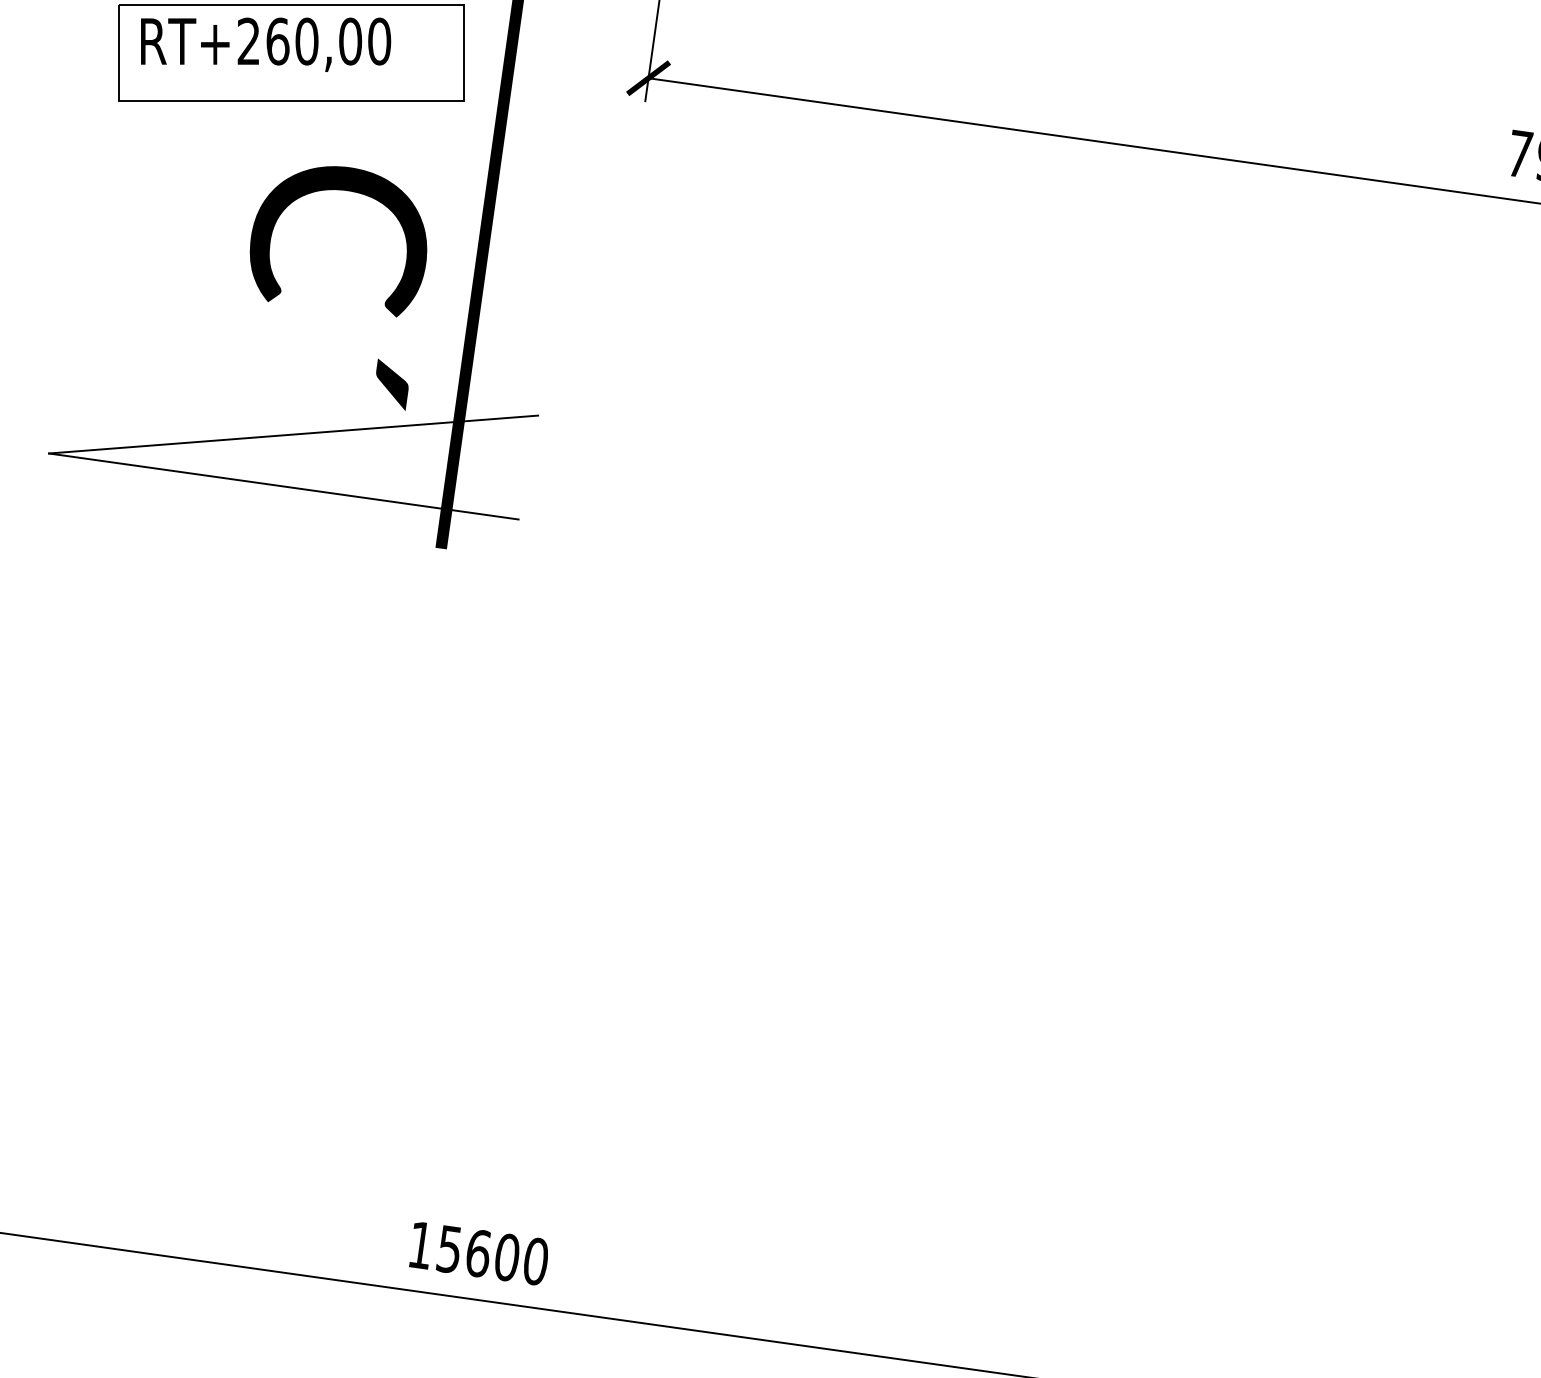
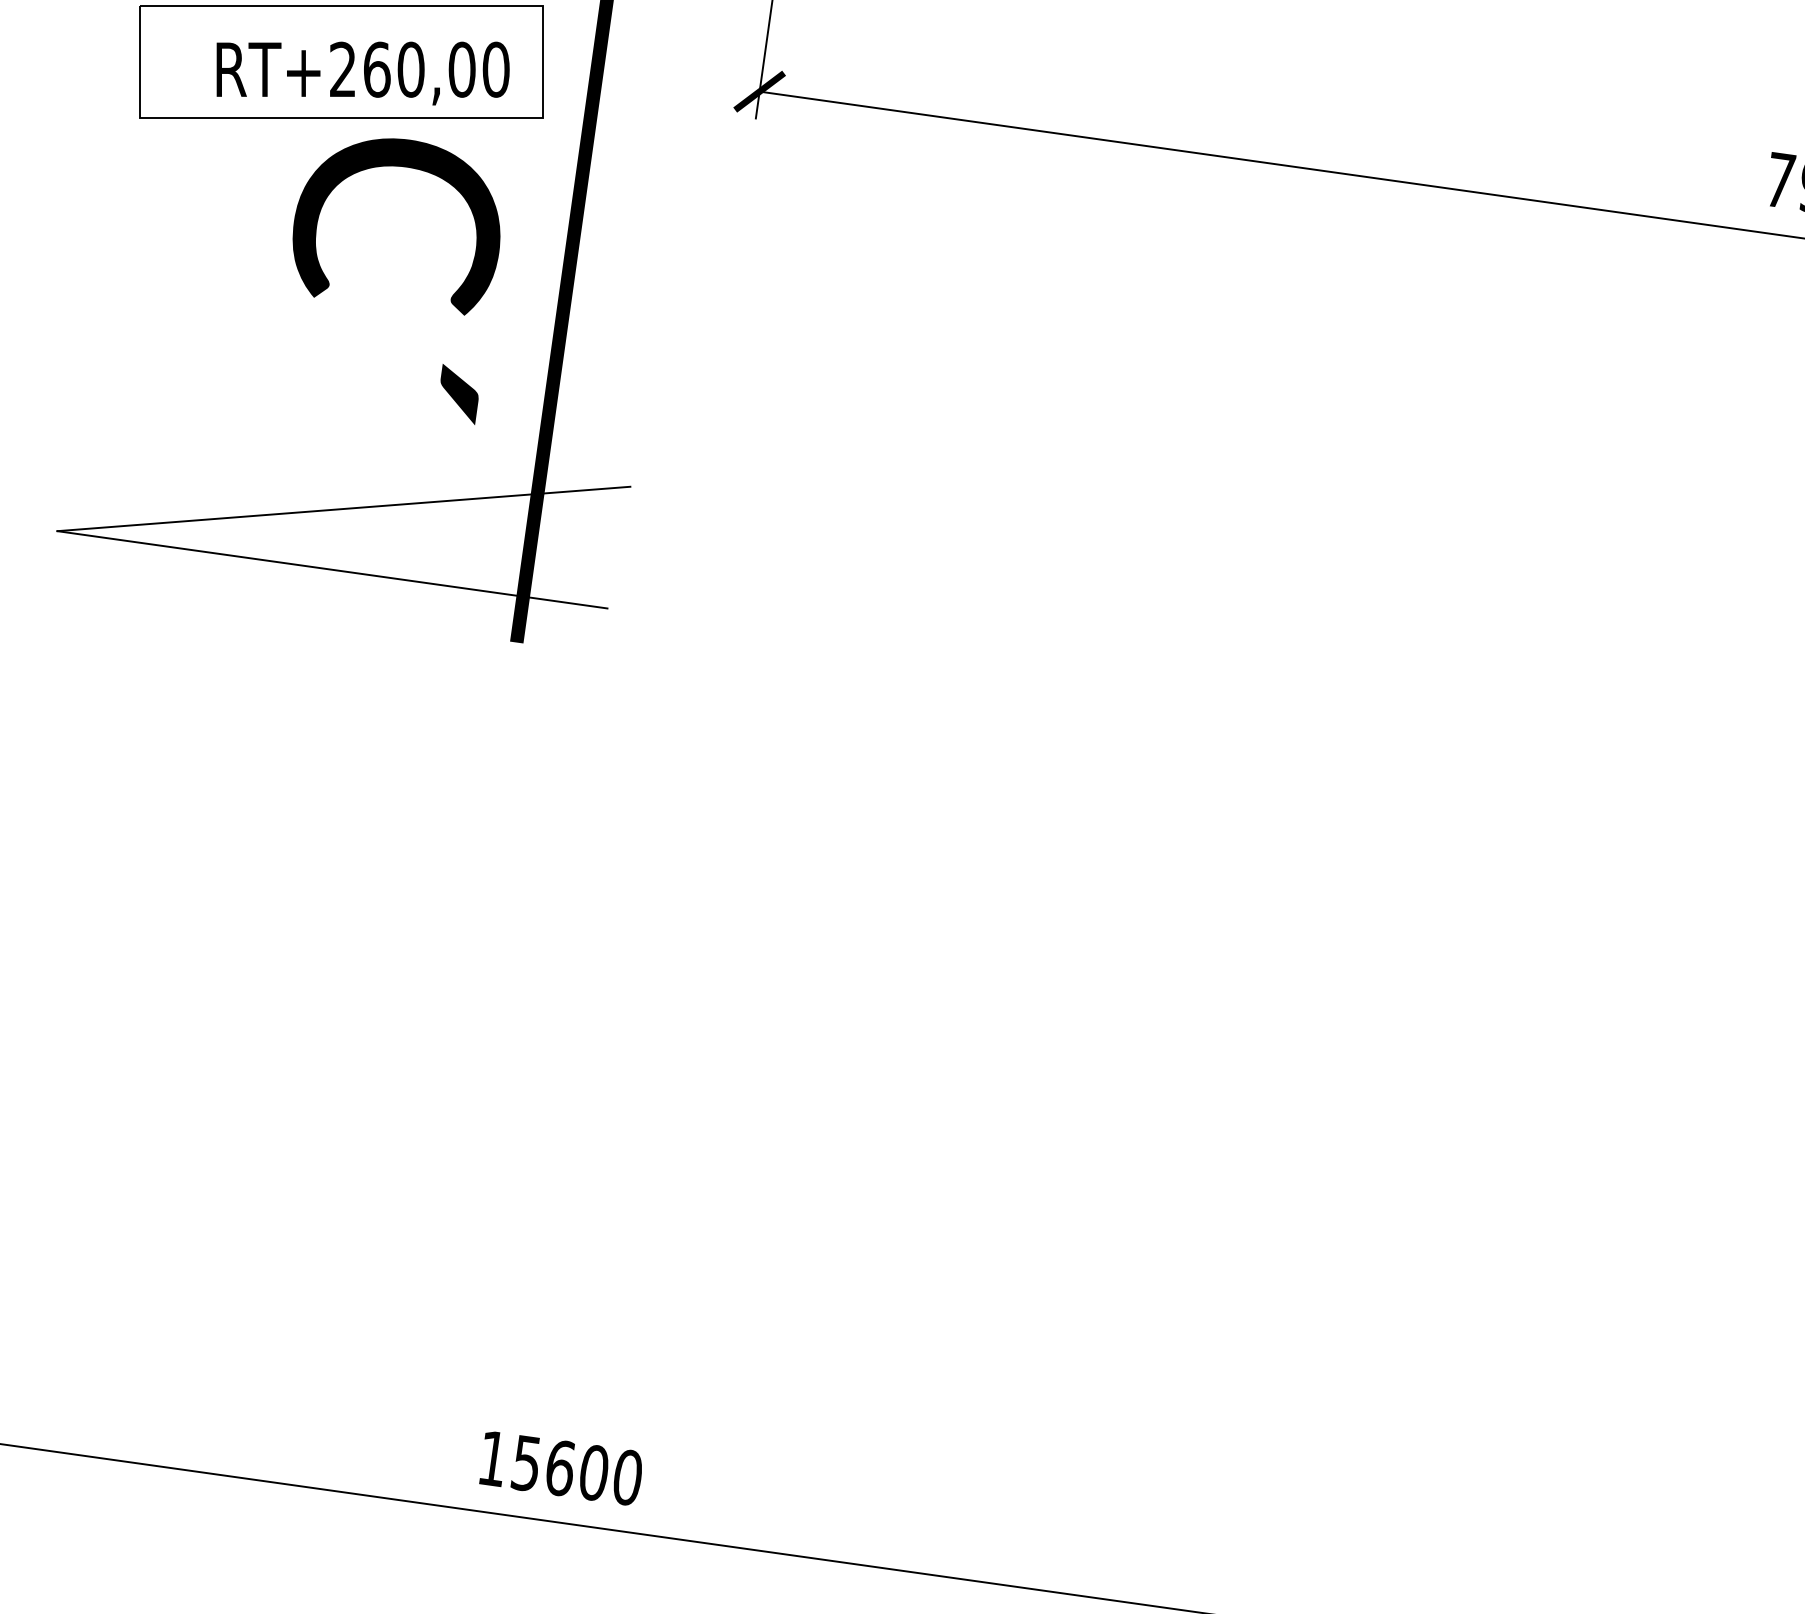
text: (266, 44) -> (363, 73), moved
text: (338, 288) -> (396, 281), moved

